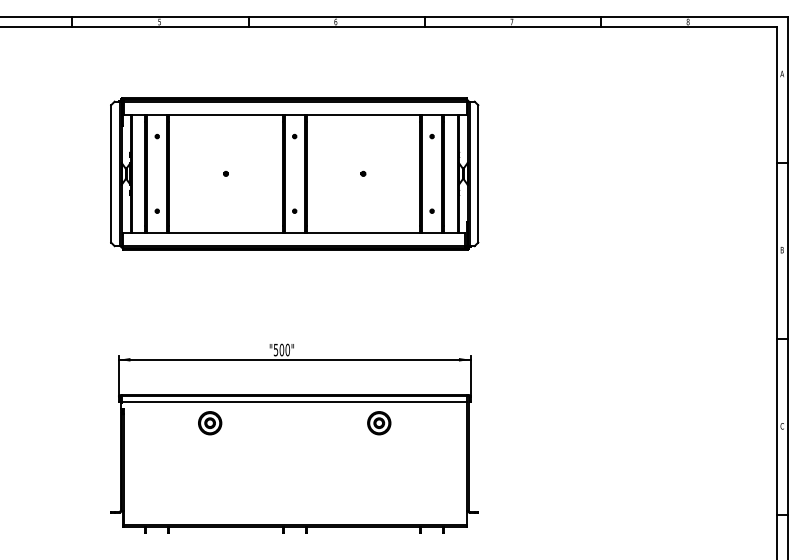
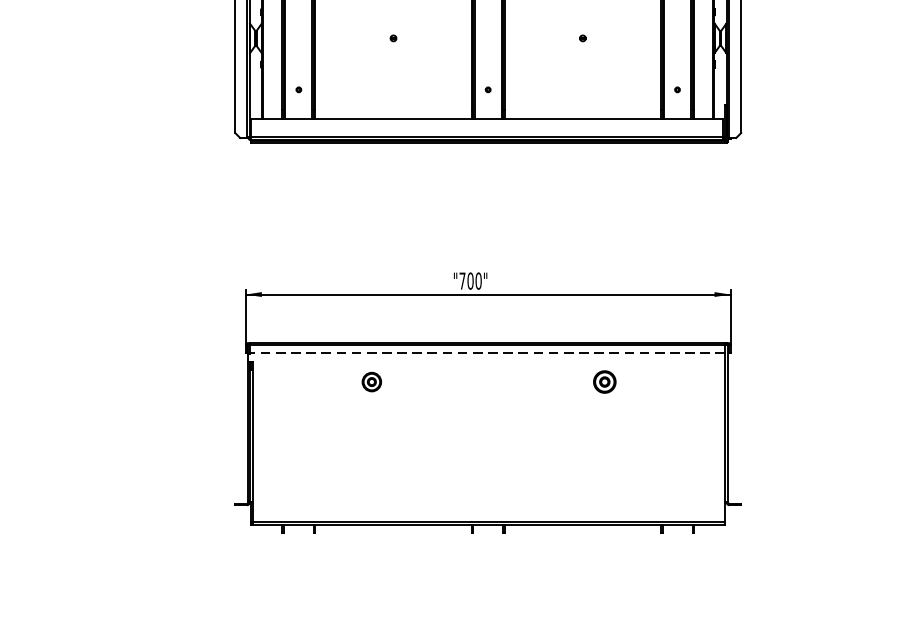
text: (275, 350) -> (461, 281), "500" -> "700"
line: (293, 402) -> (486, 353), solid -> dashed
part: (210, 423) -> (372, 382), size x0.6
part: (379, 423) -> (605, 382), size x0.7

